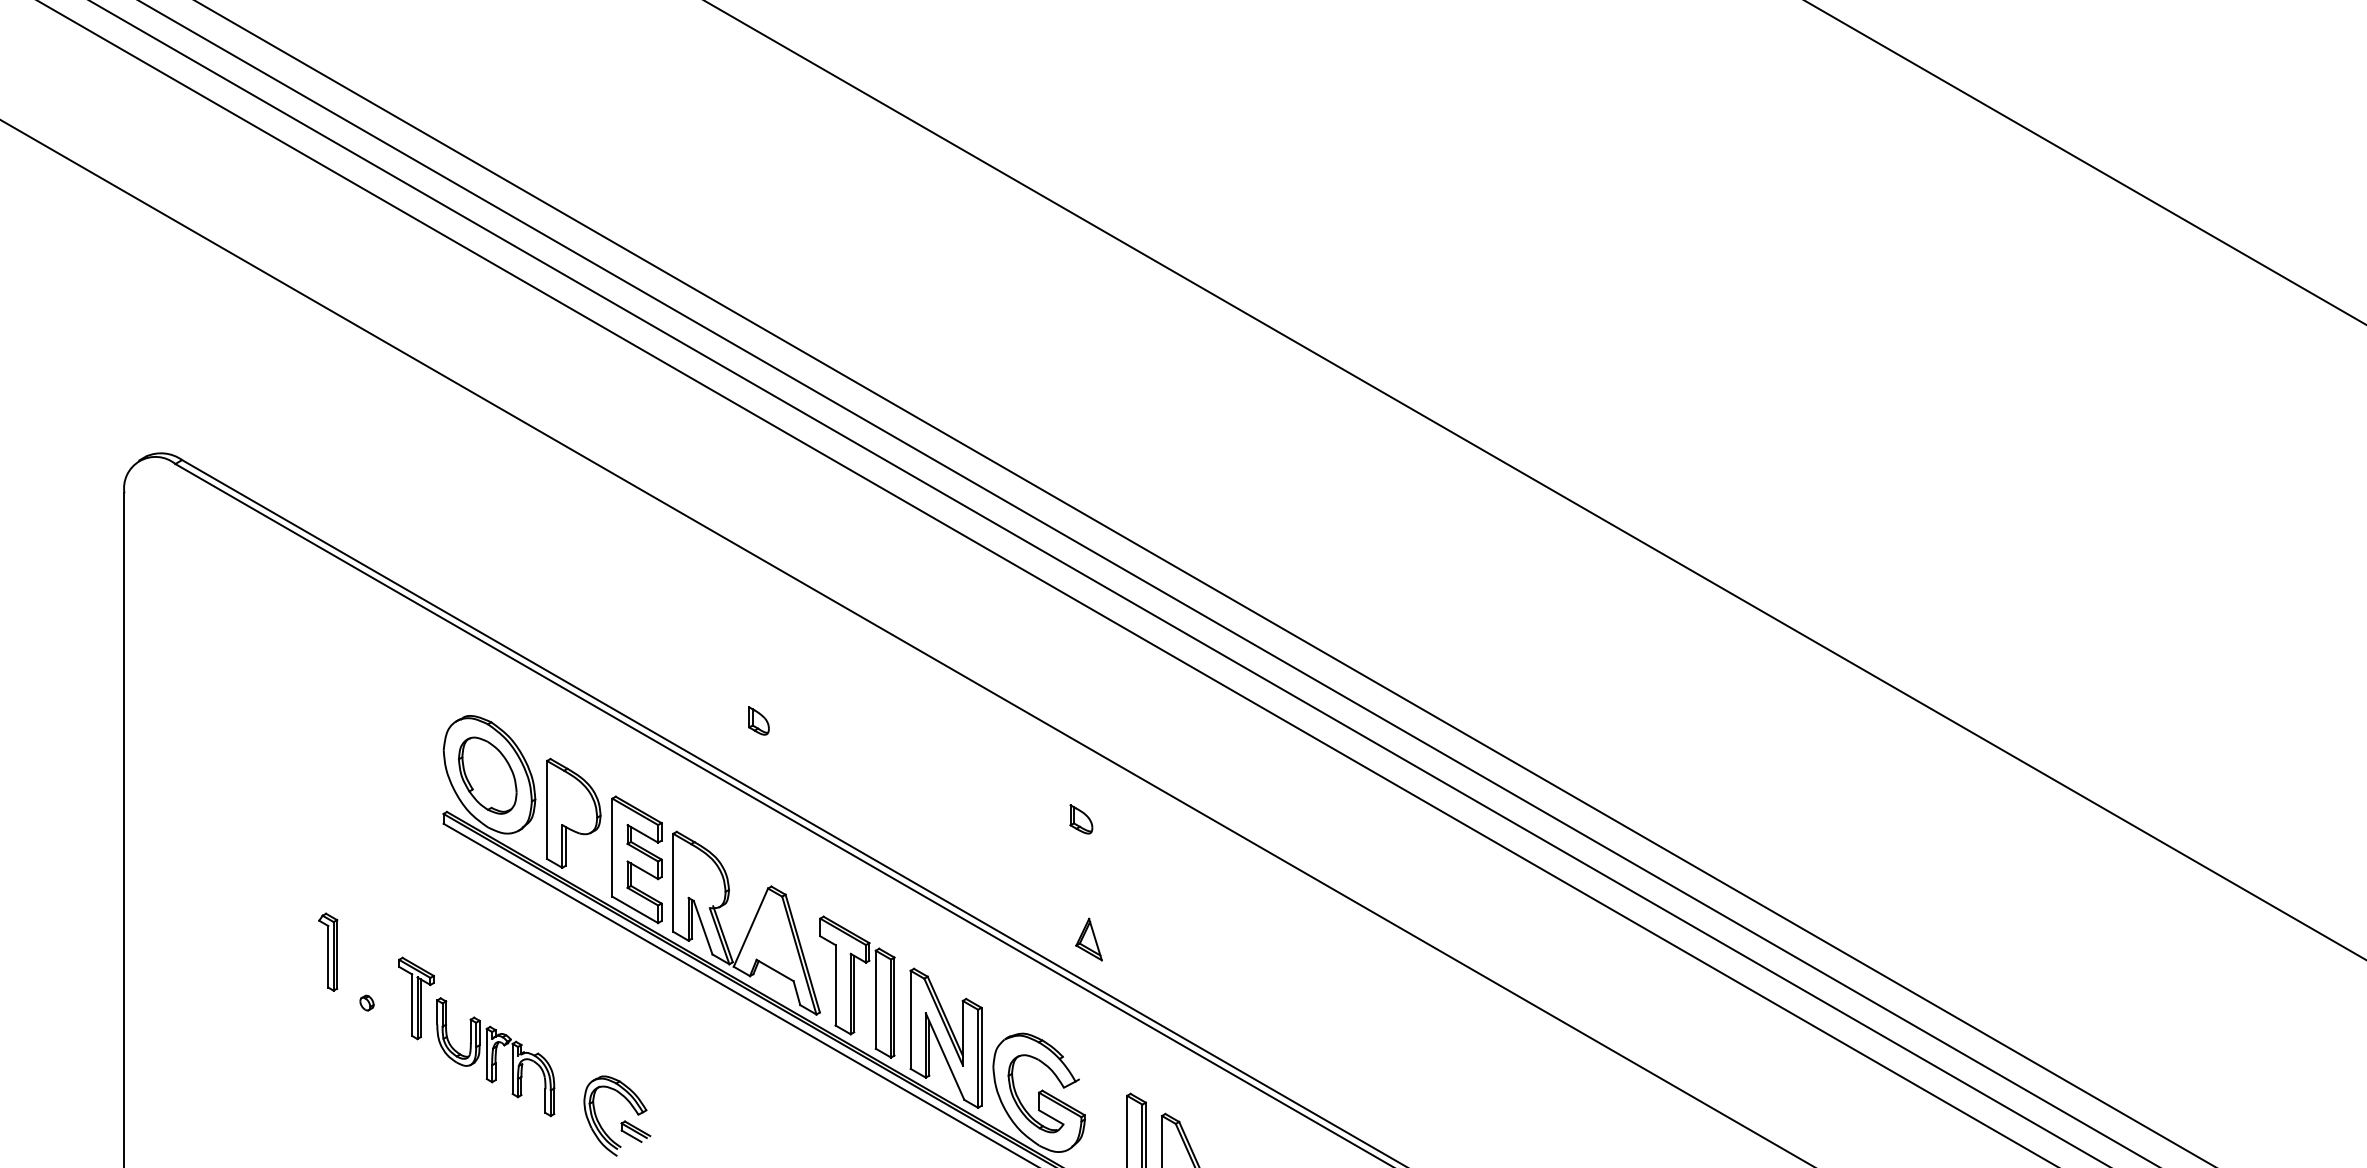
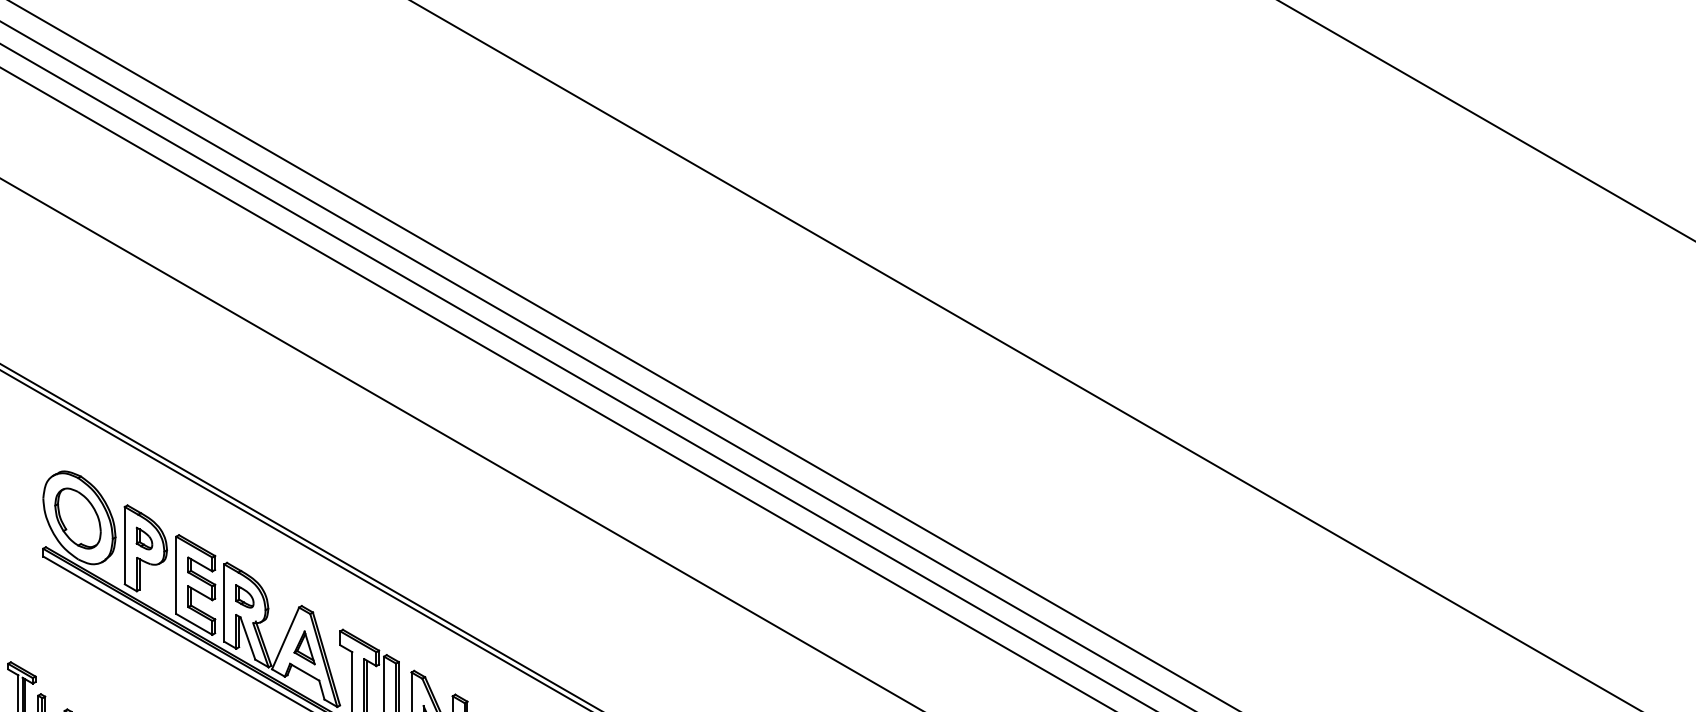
part: (758, 720) -> (144, 538), moved
part: (1081, 819) -> (245, 596), moved
part: (1088, 939) -> (304, 647), moved

